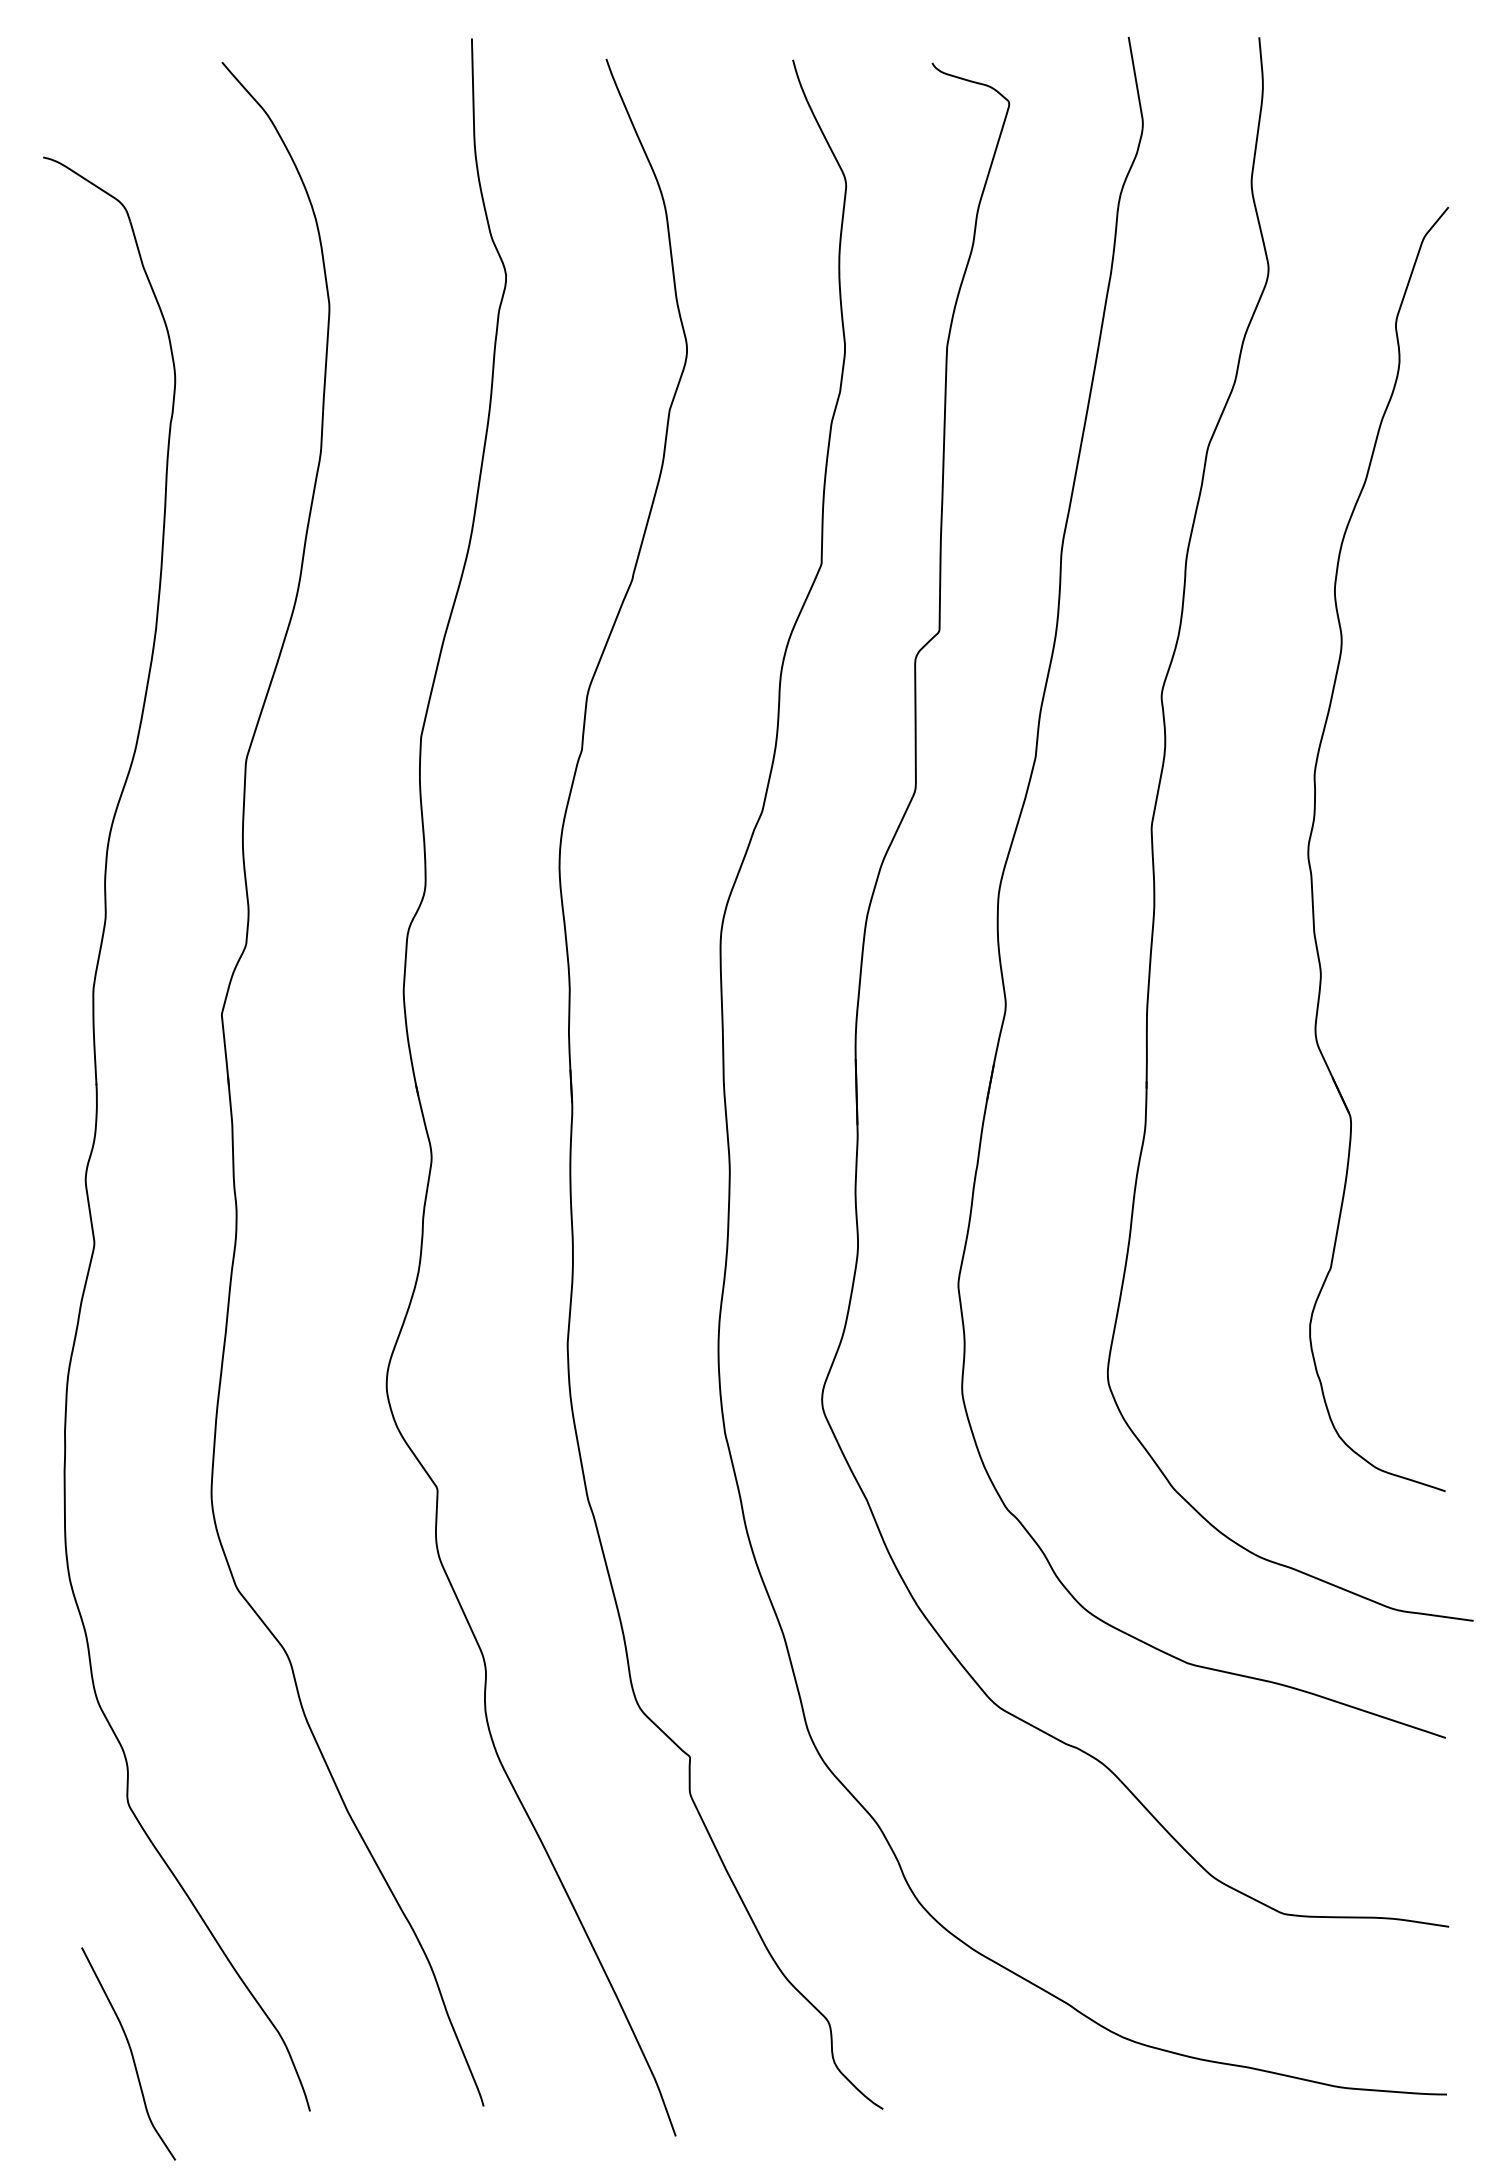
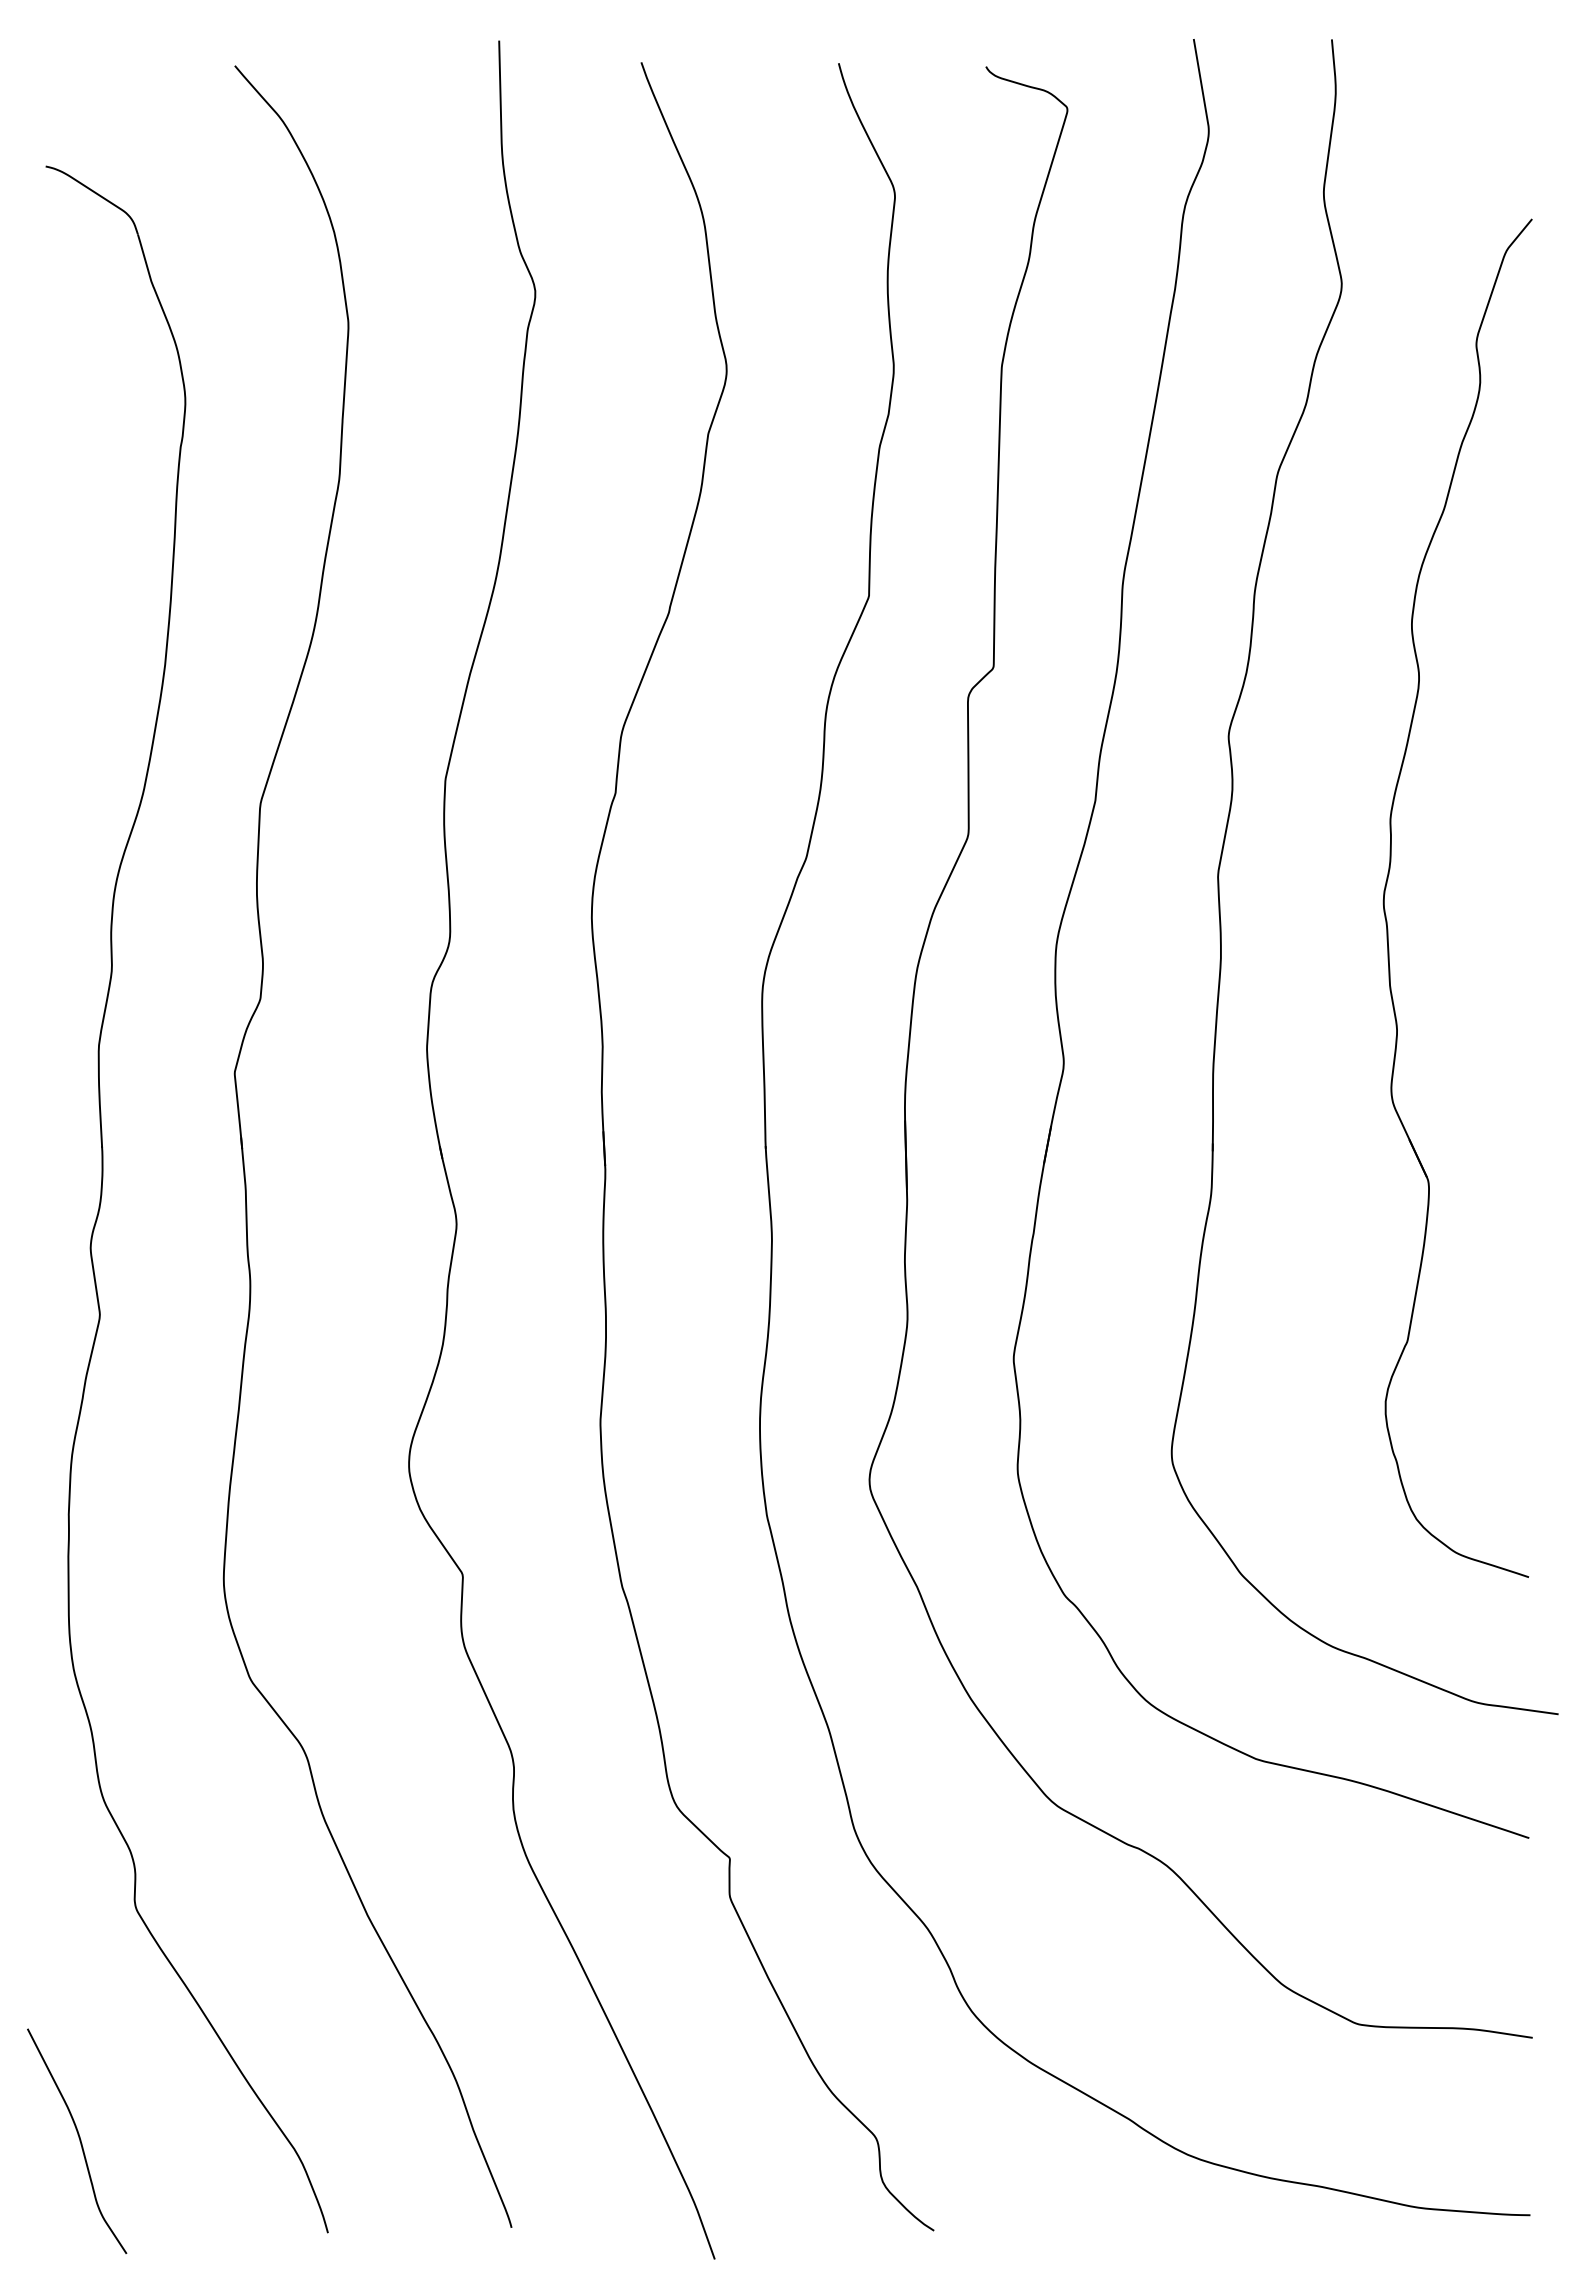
curve: (130, 2053) -> (79, 2140), moved

